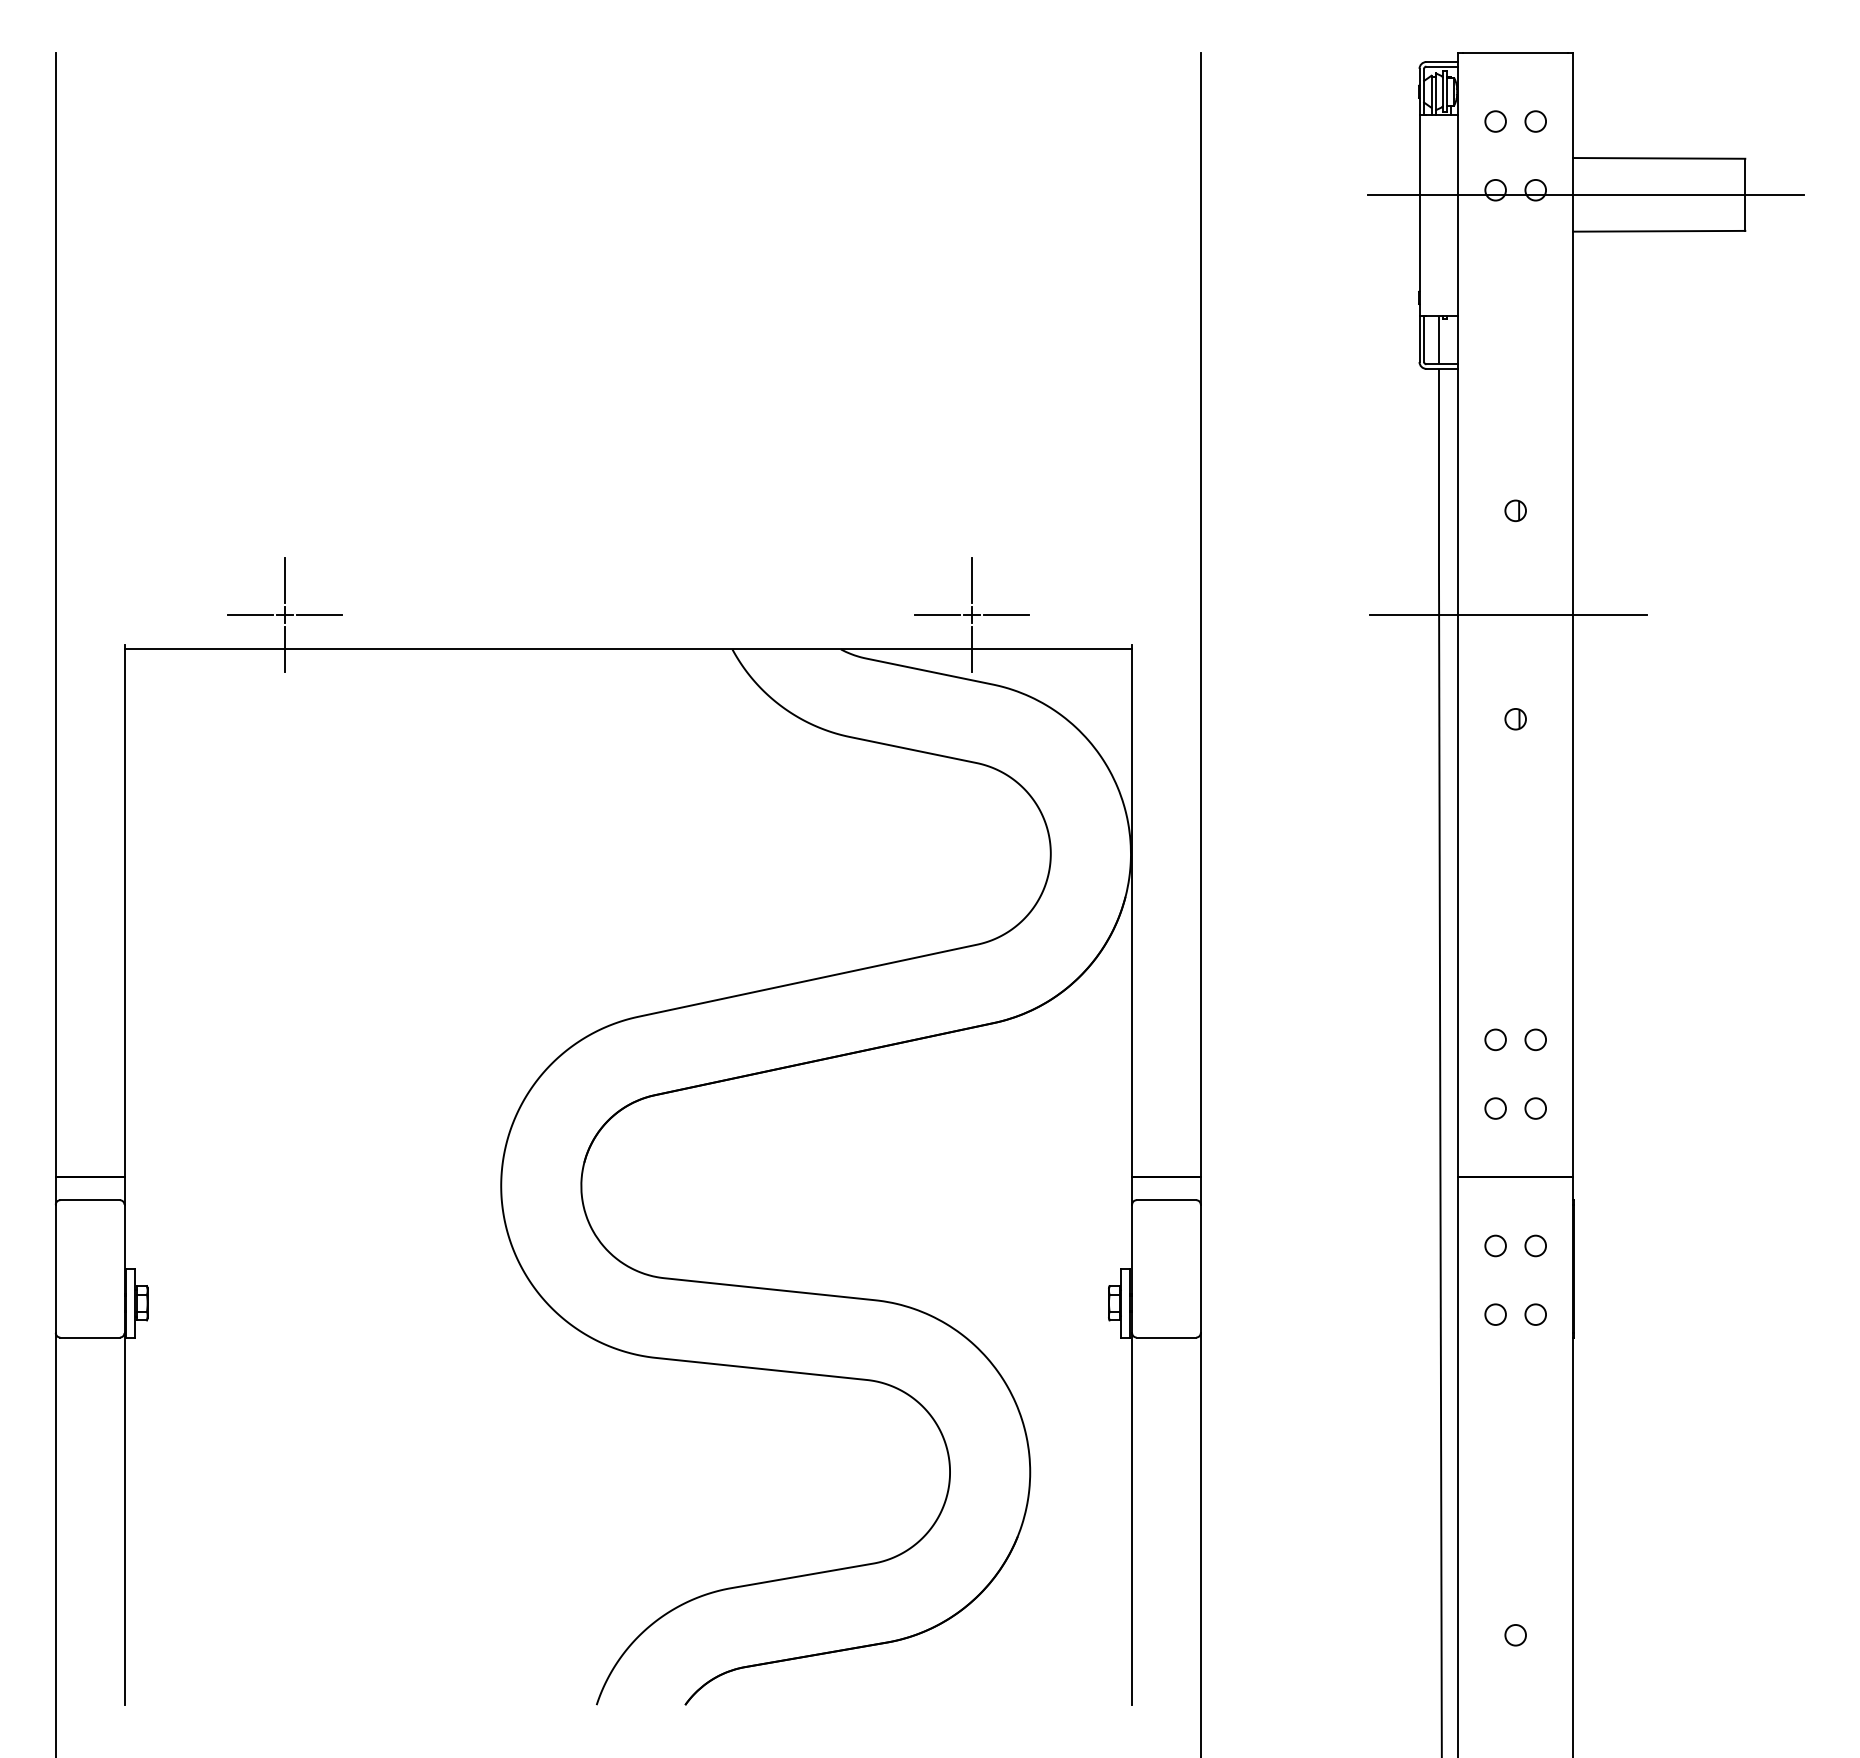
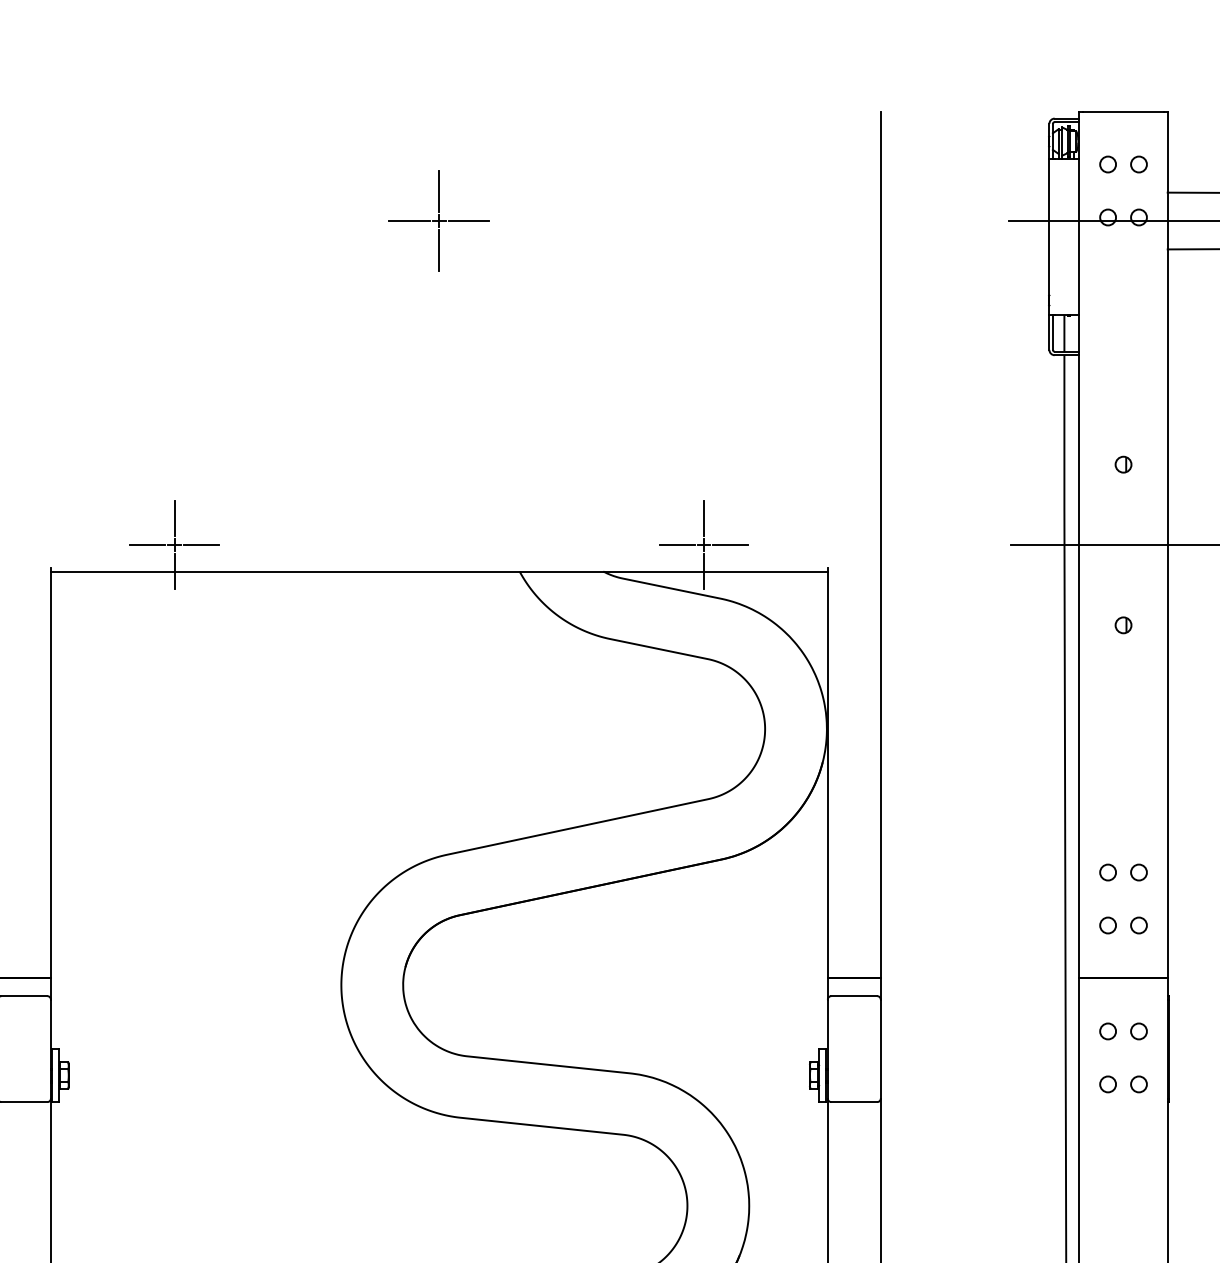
part: (628, 194) -> (439, 220), added

